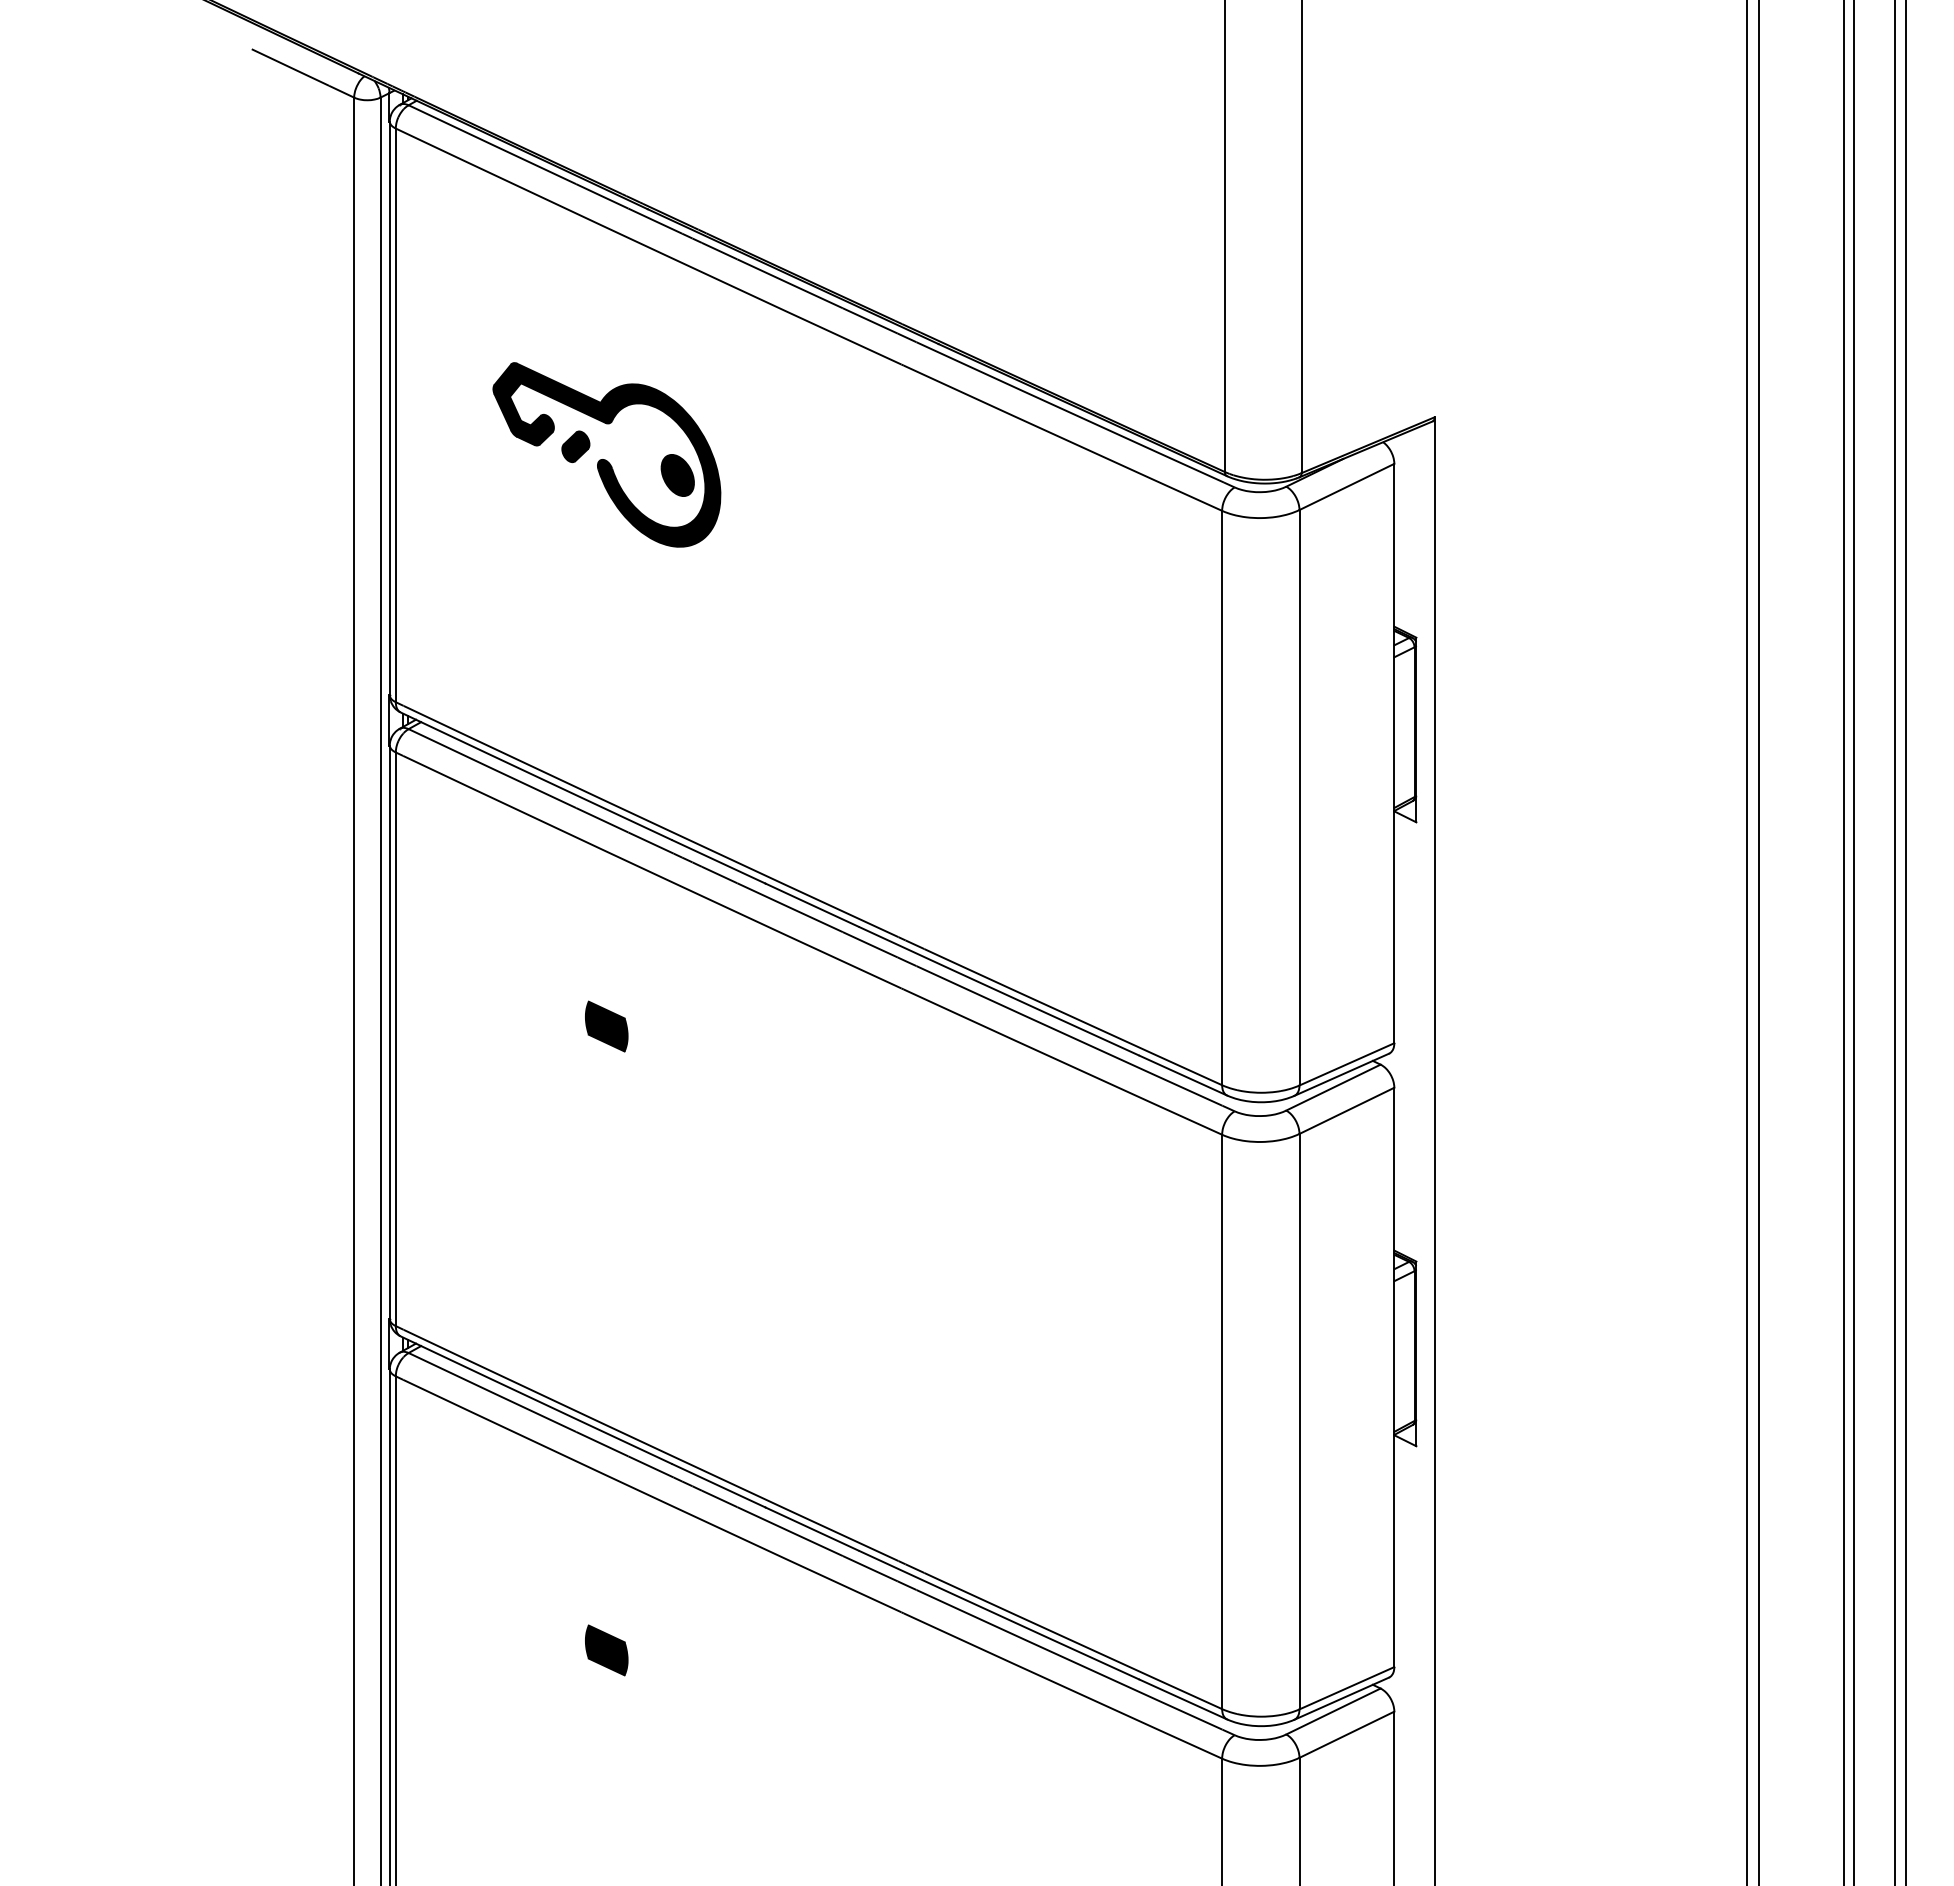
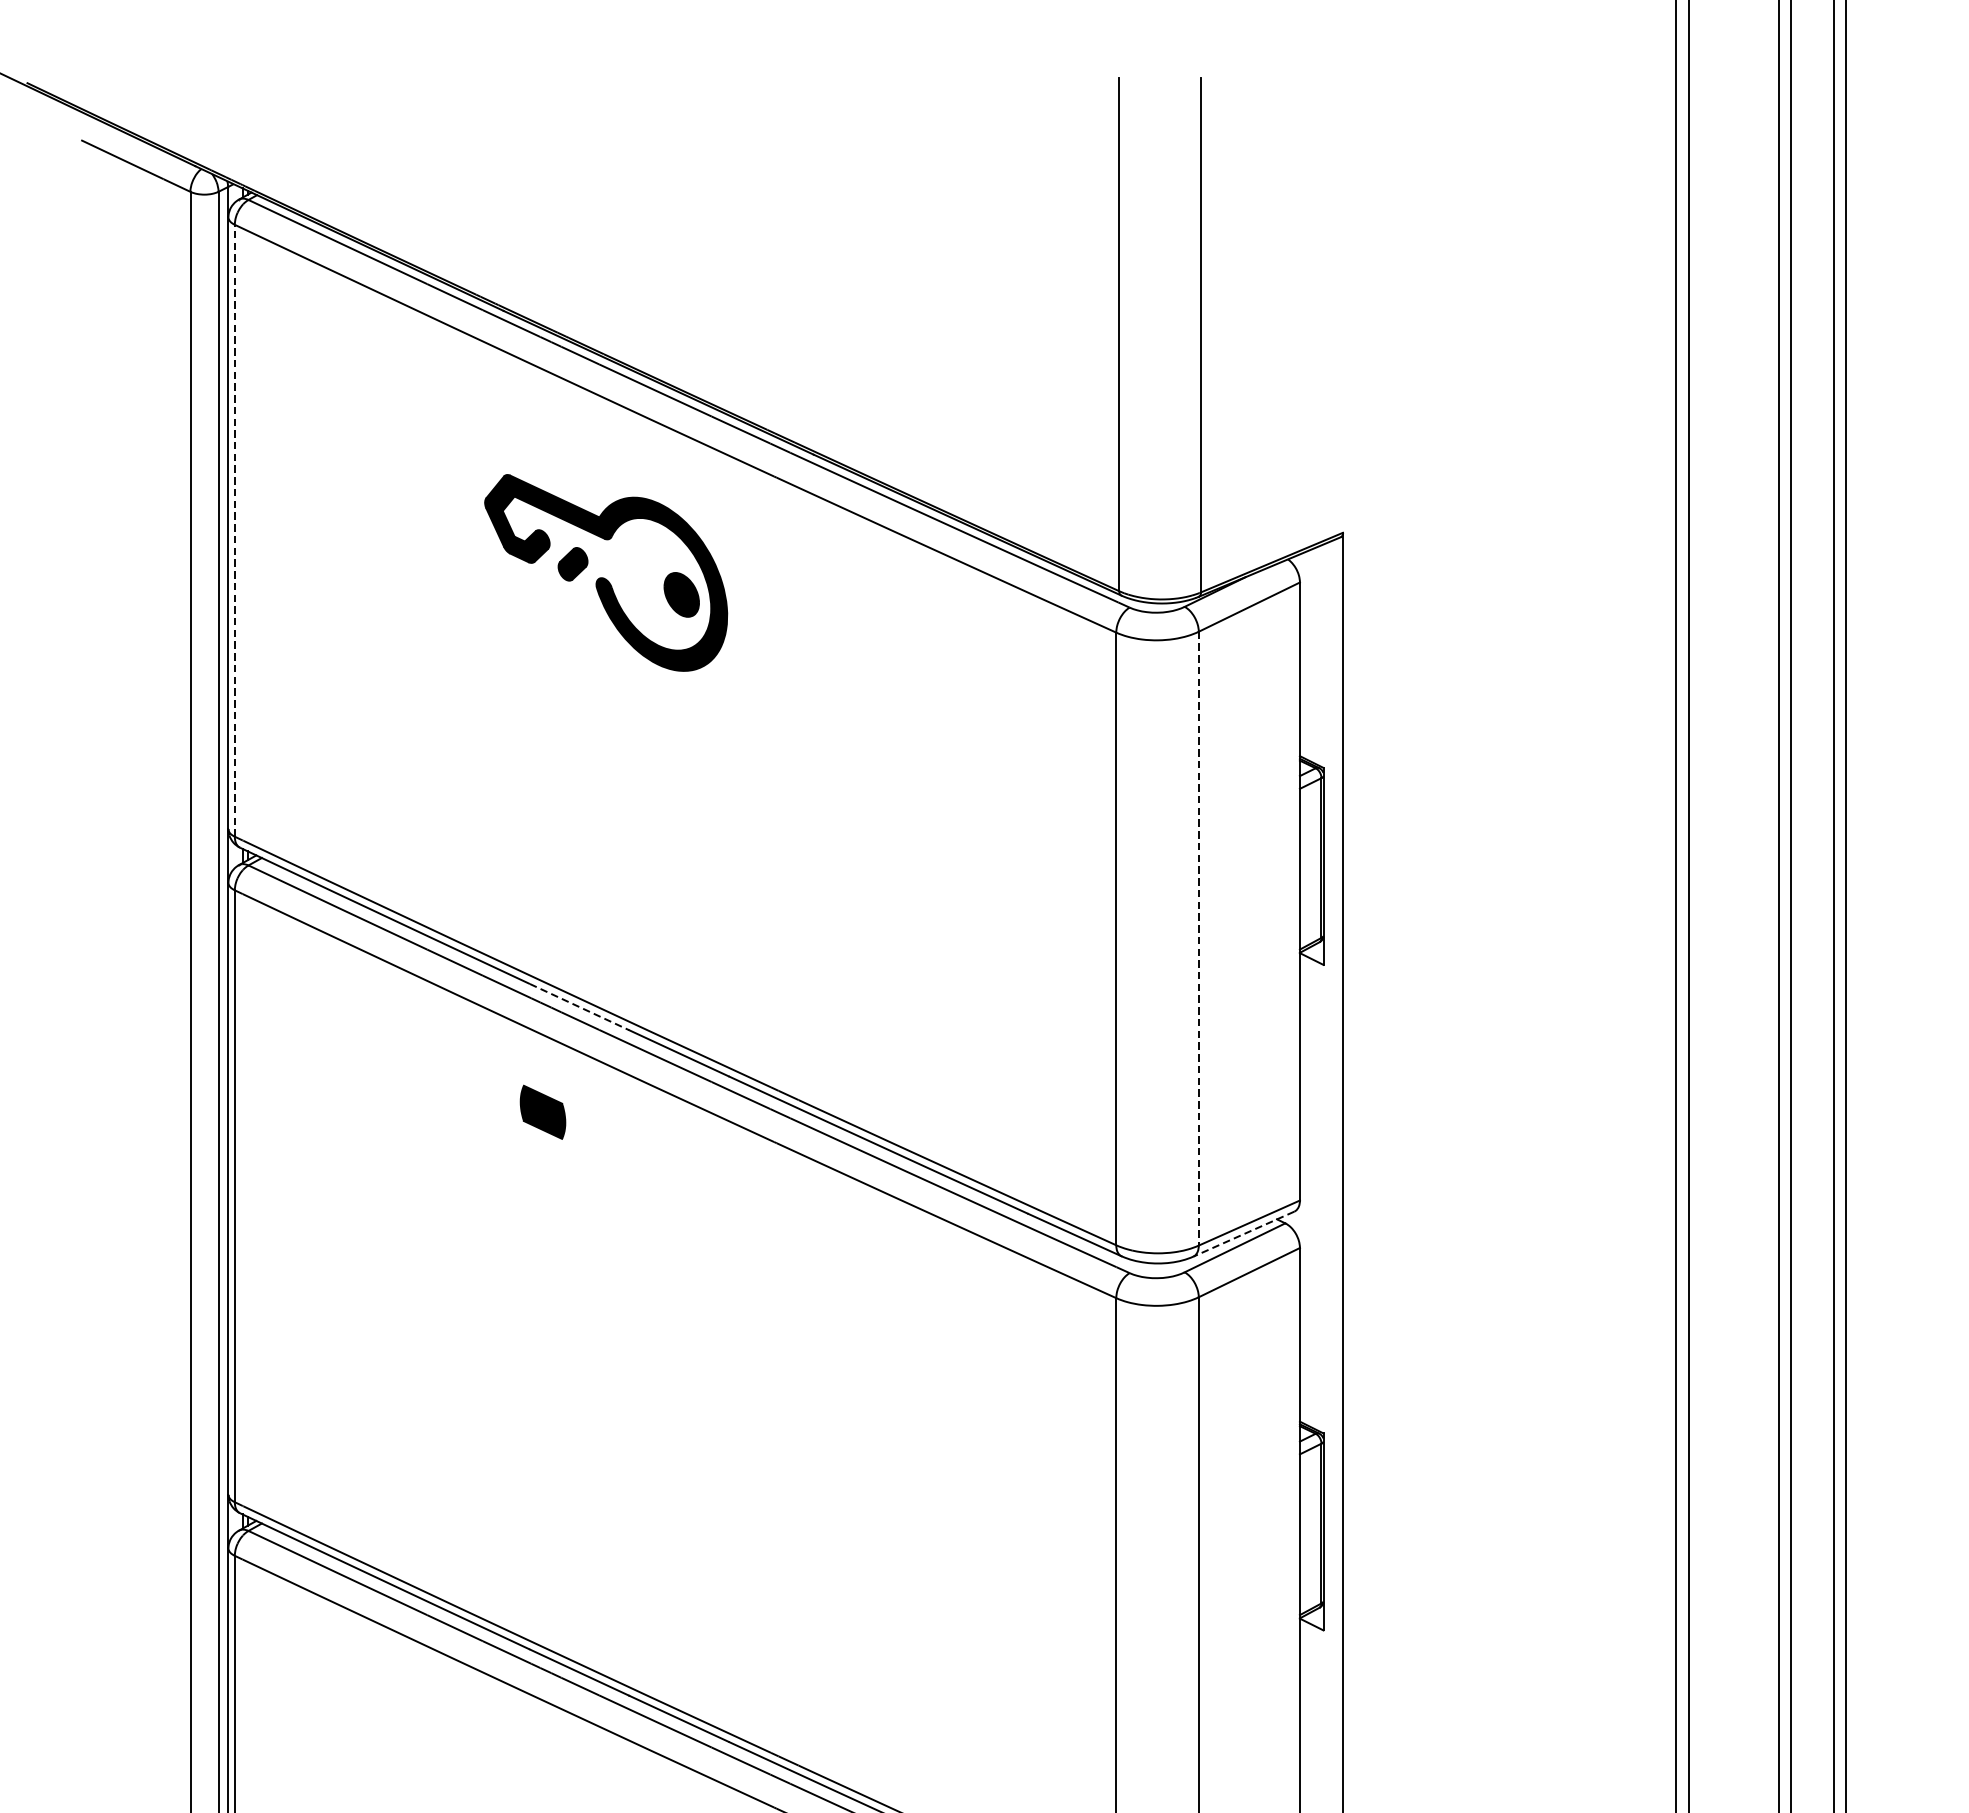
line: (395, 415) -> (234, 530), solid -> dashed
part: (606, 454) -> (605, 572), moved
line: (1299, 797) -> (1198, 938), solid -> dashed
line: (719, 862) -> (580, 1007), solid -> dashed
part: (606, 1026) -> (542, 1112), moved
line: (1341, 1074) -> (1243, 1233), solid -> dashed

